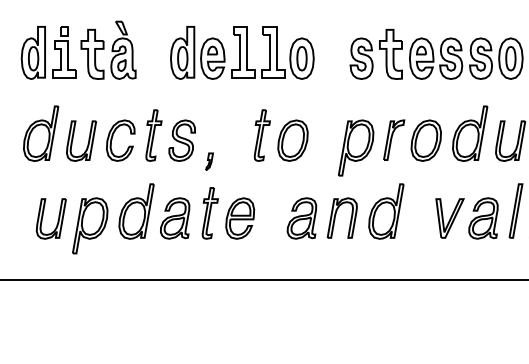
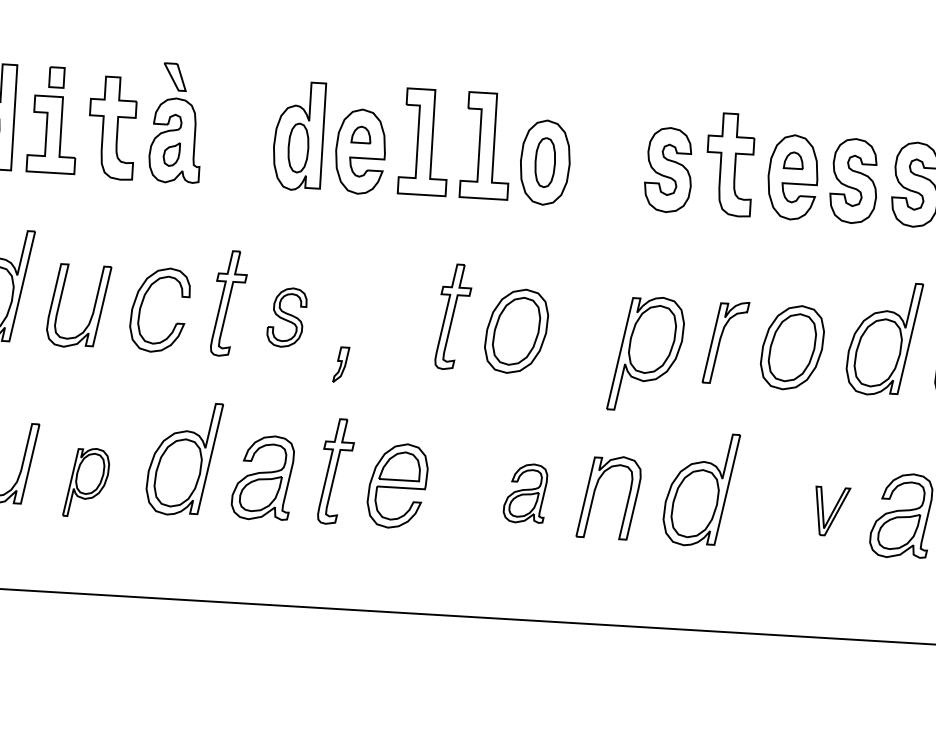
part: (181, 140) -> (285, 317), size x0.7
part: (301, 218) -> (524, 493), size x0.7
part: (449, 218) -> (830, 511), size x0.6
part: (90, 225) -> (86, 481), size x0.6

